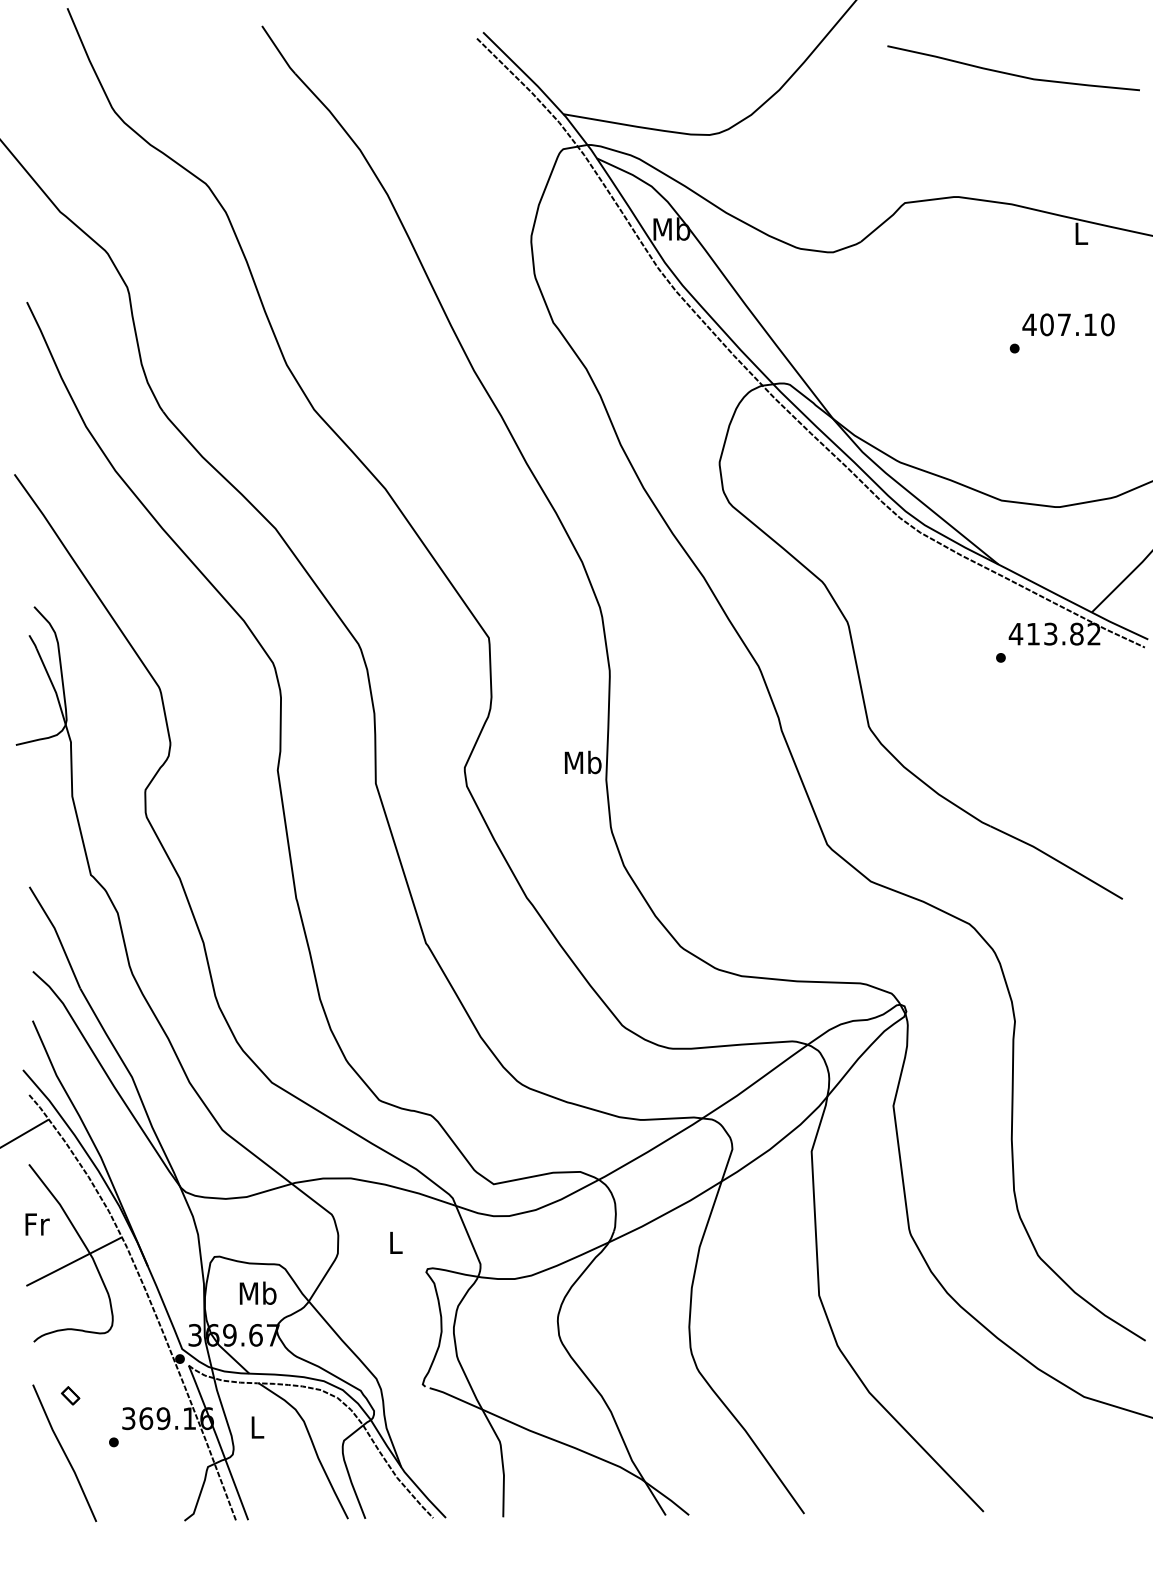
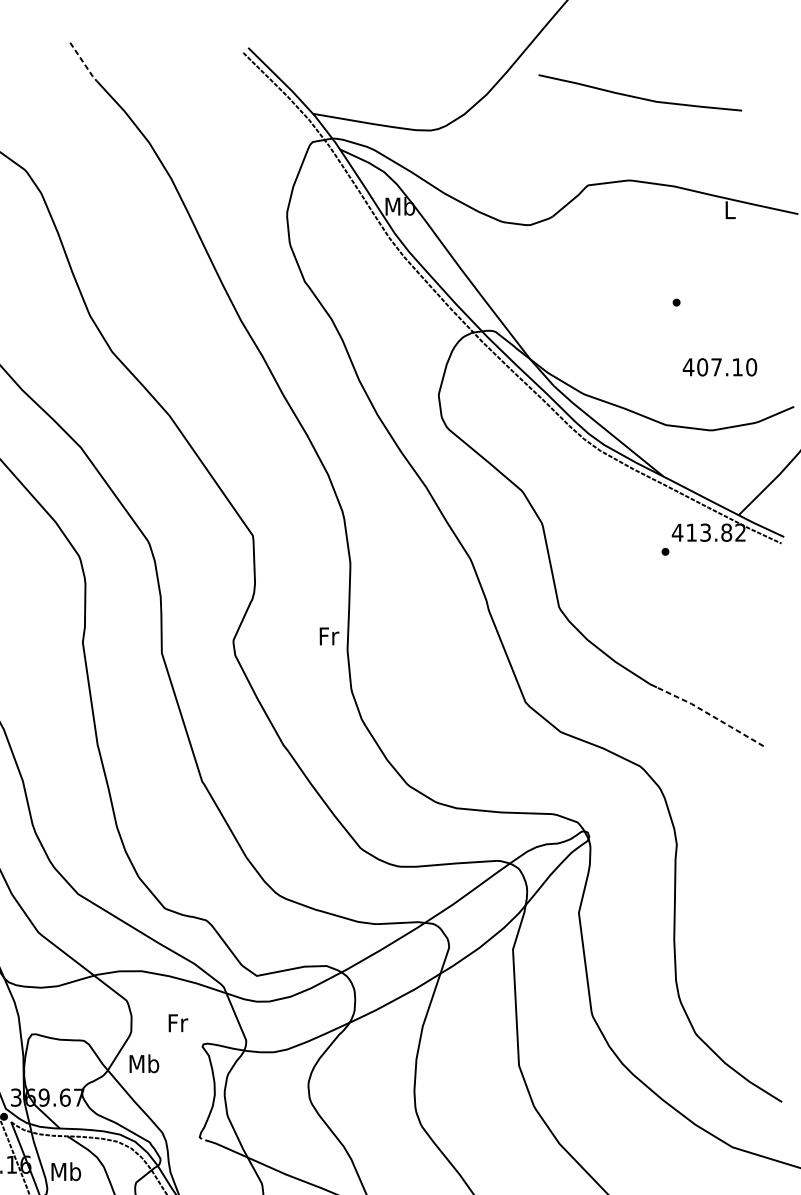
line: (279, 51) -> (84, 63), solid -> dashed
curve: (1012, 73) -> (639, 97), moved
text: (1068, 324) -> (719, 367), moved
text: (582, 762) -> (328, 636), Mb -> Fr
line: (1057, 860) -> (711, 715), solid -> dashed
text: (396, 1242) -> (178, 1022), L -> Fr
text: (257, 1292) -> (143, 1063), moved
text: (256, 1426) -> (65, 1171), L -> Mb

